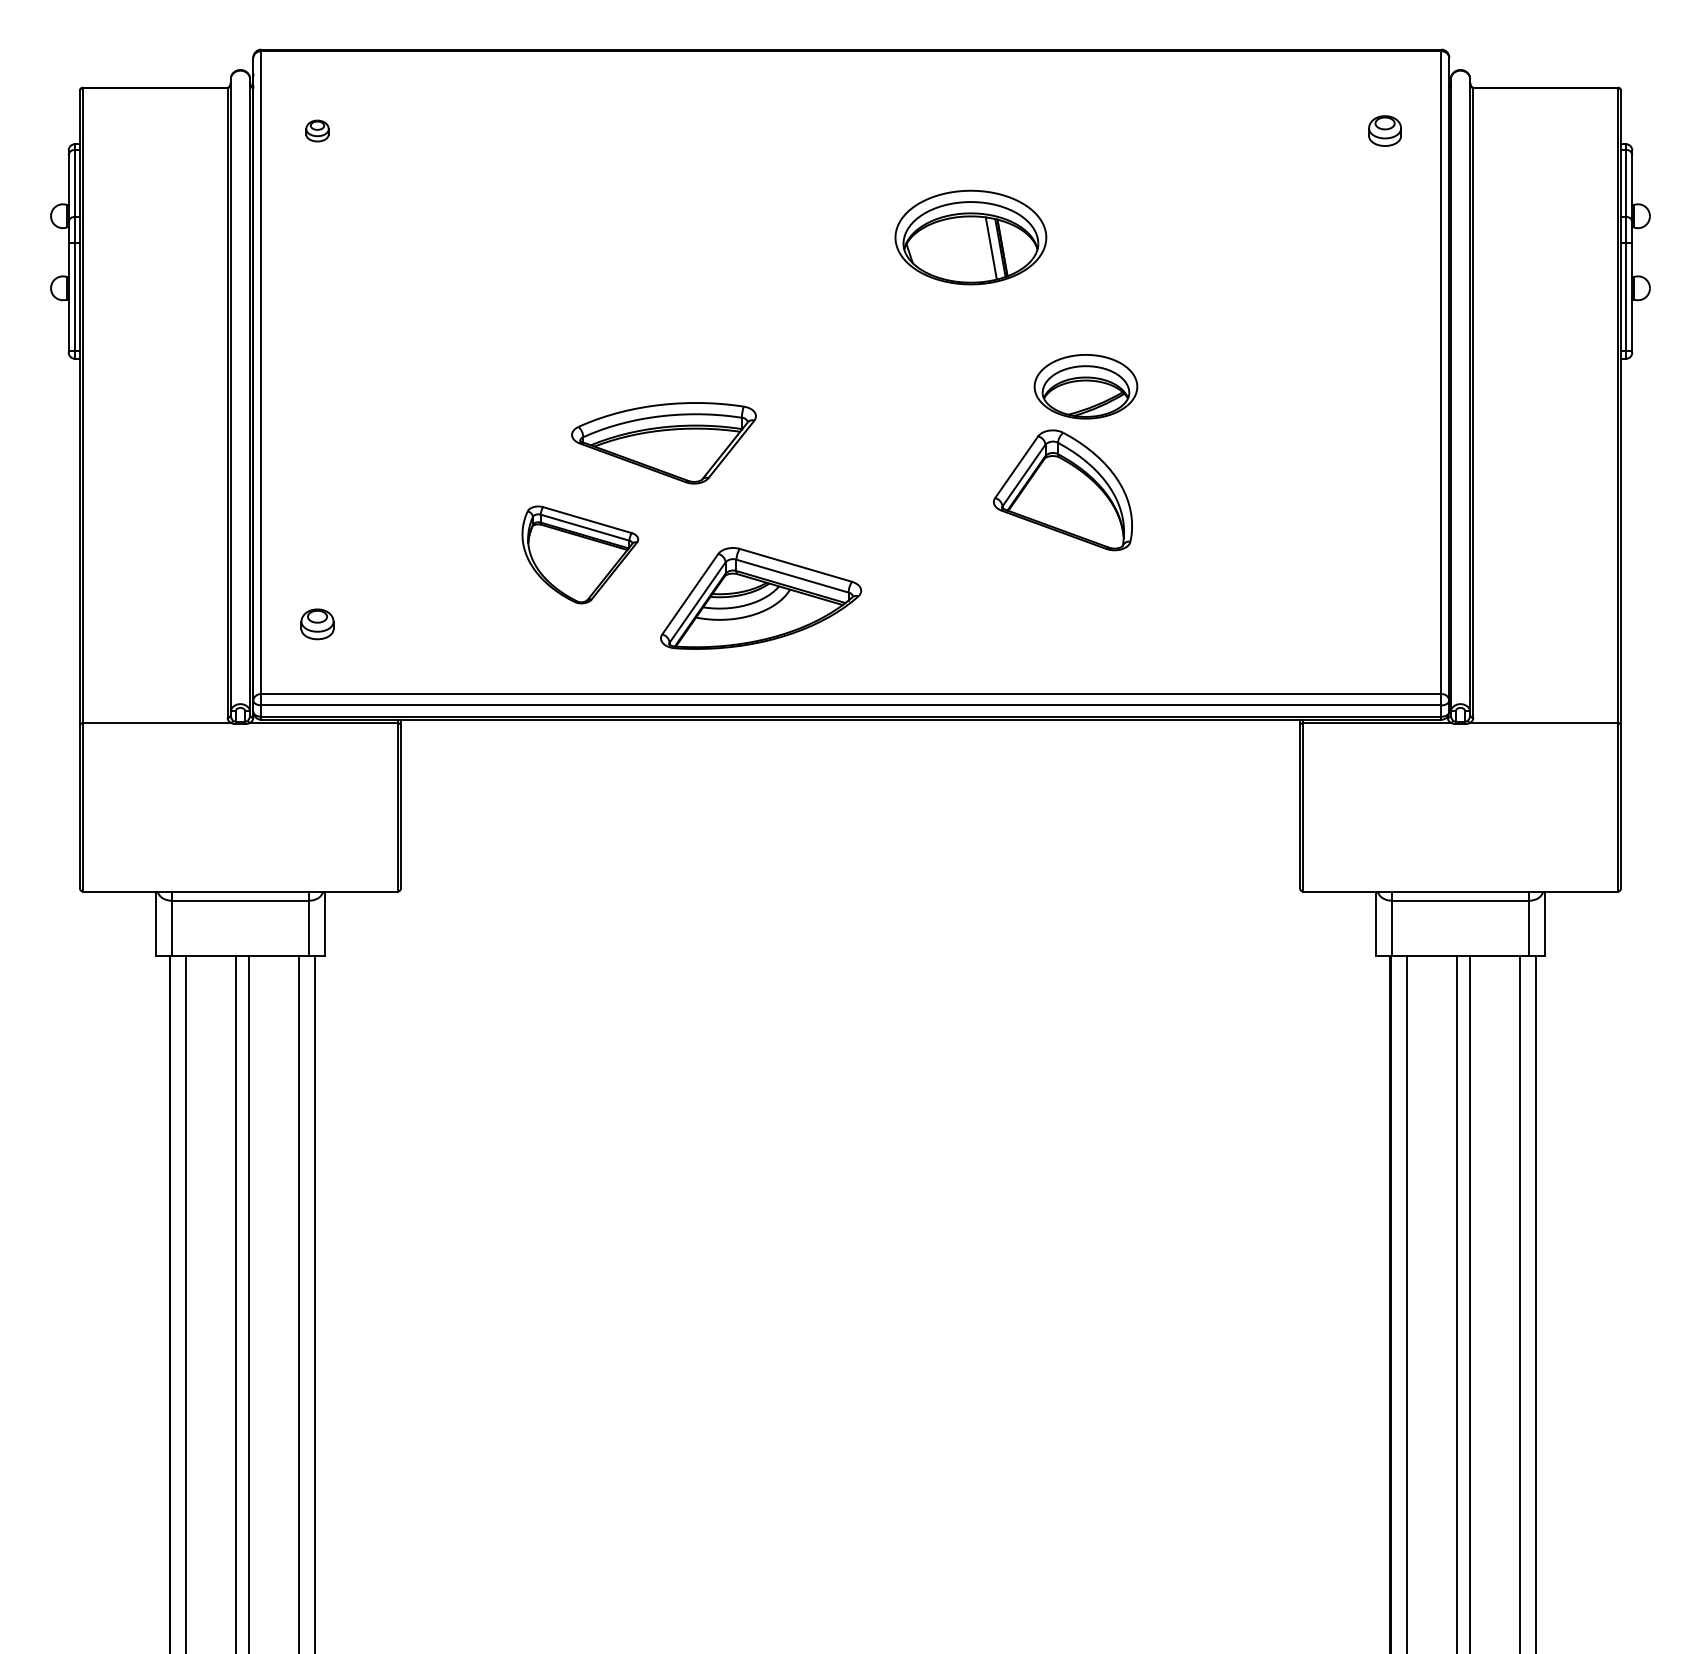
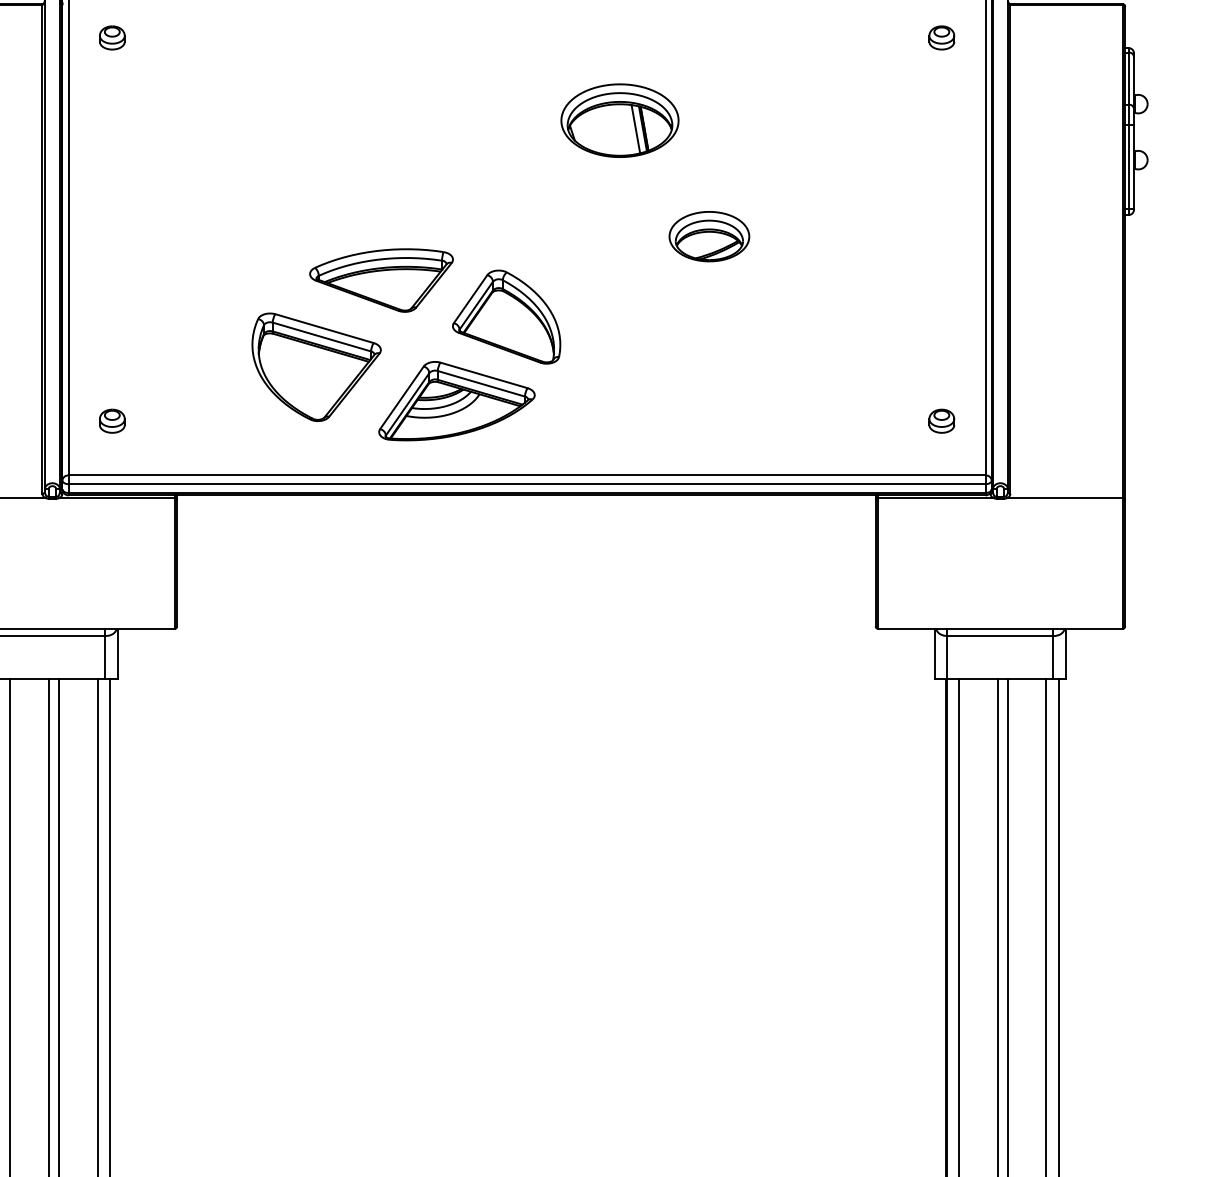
part: (317, 130) -> (112, 37), size x1.43
part: (1062, 490) -> (506, 317), moved
part: (579, 554) -> (315, 366), size x1.43
part: (1384, 624) -> (941, 421), added

